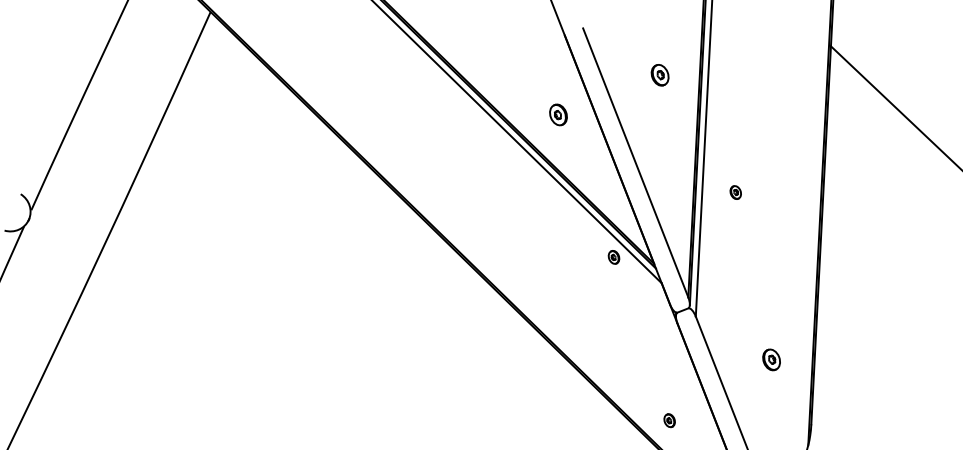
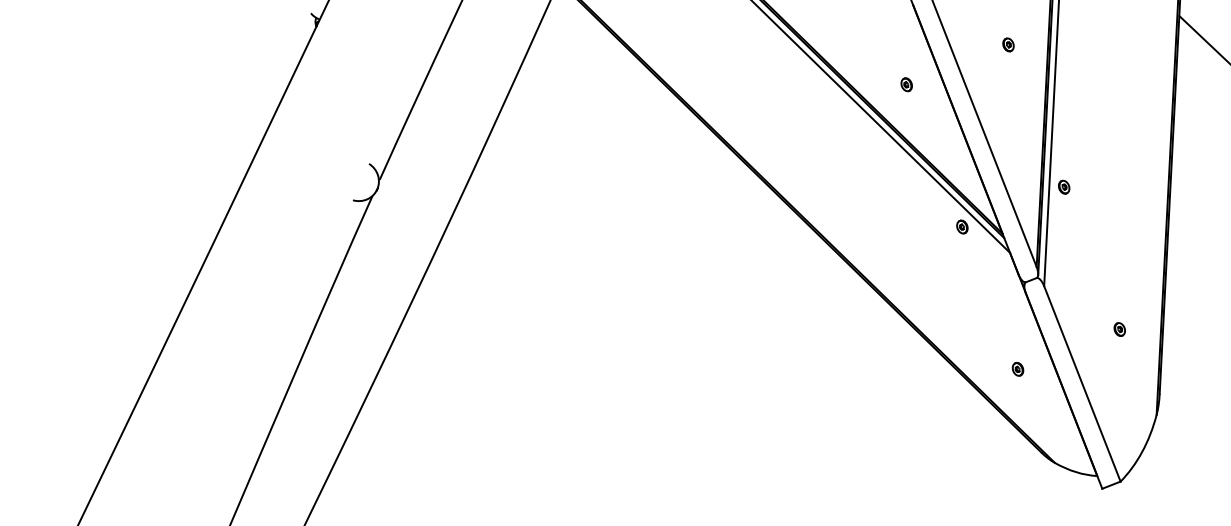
part: (660, 74) -> (1008, 44), size x0.62
part: (558, 114) -> (906, 84), size x0.62
part: (736, 191) -> (1064, 186), moved
part: (771, 359) -> (1119, 329), size x0.62
part: (669, 420) -> (1017, 369), moved

